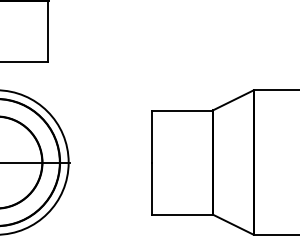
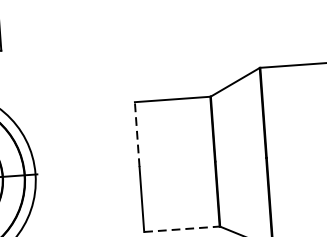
line: (152, 136) -> (137, 134), solid -> dashed
line: (182, 214) -> (182, 229), solid -> dashed

